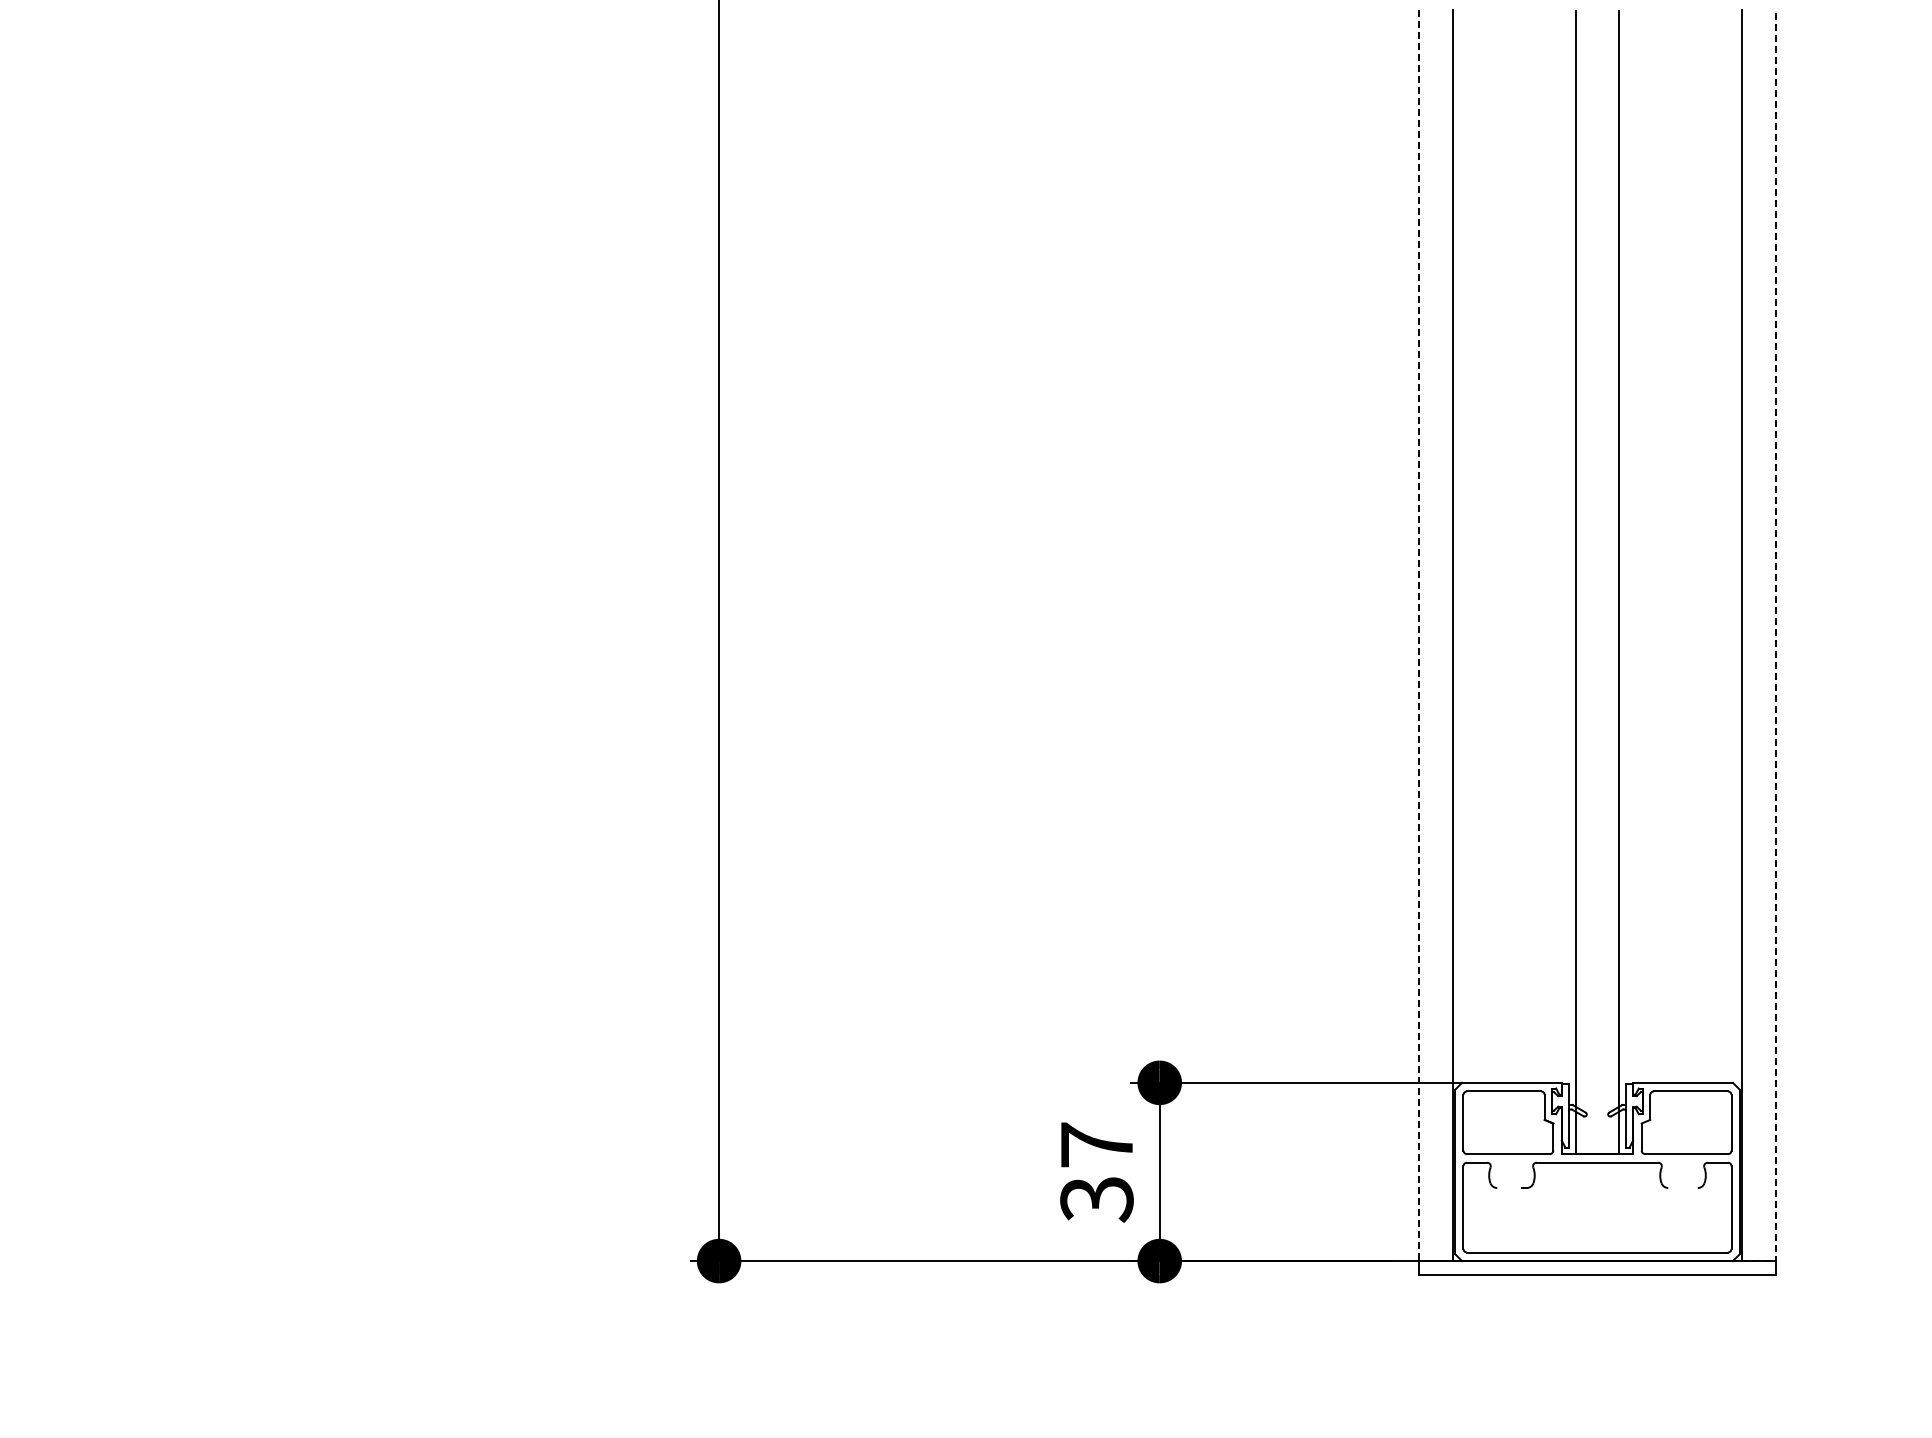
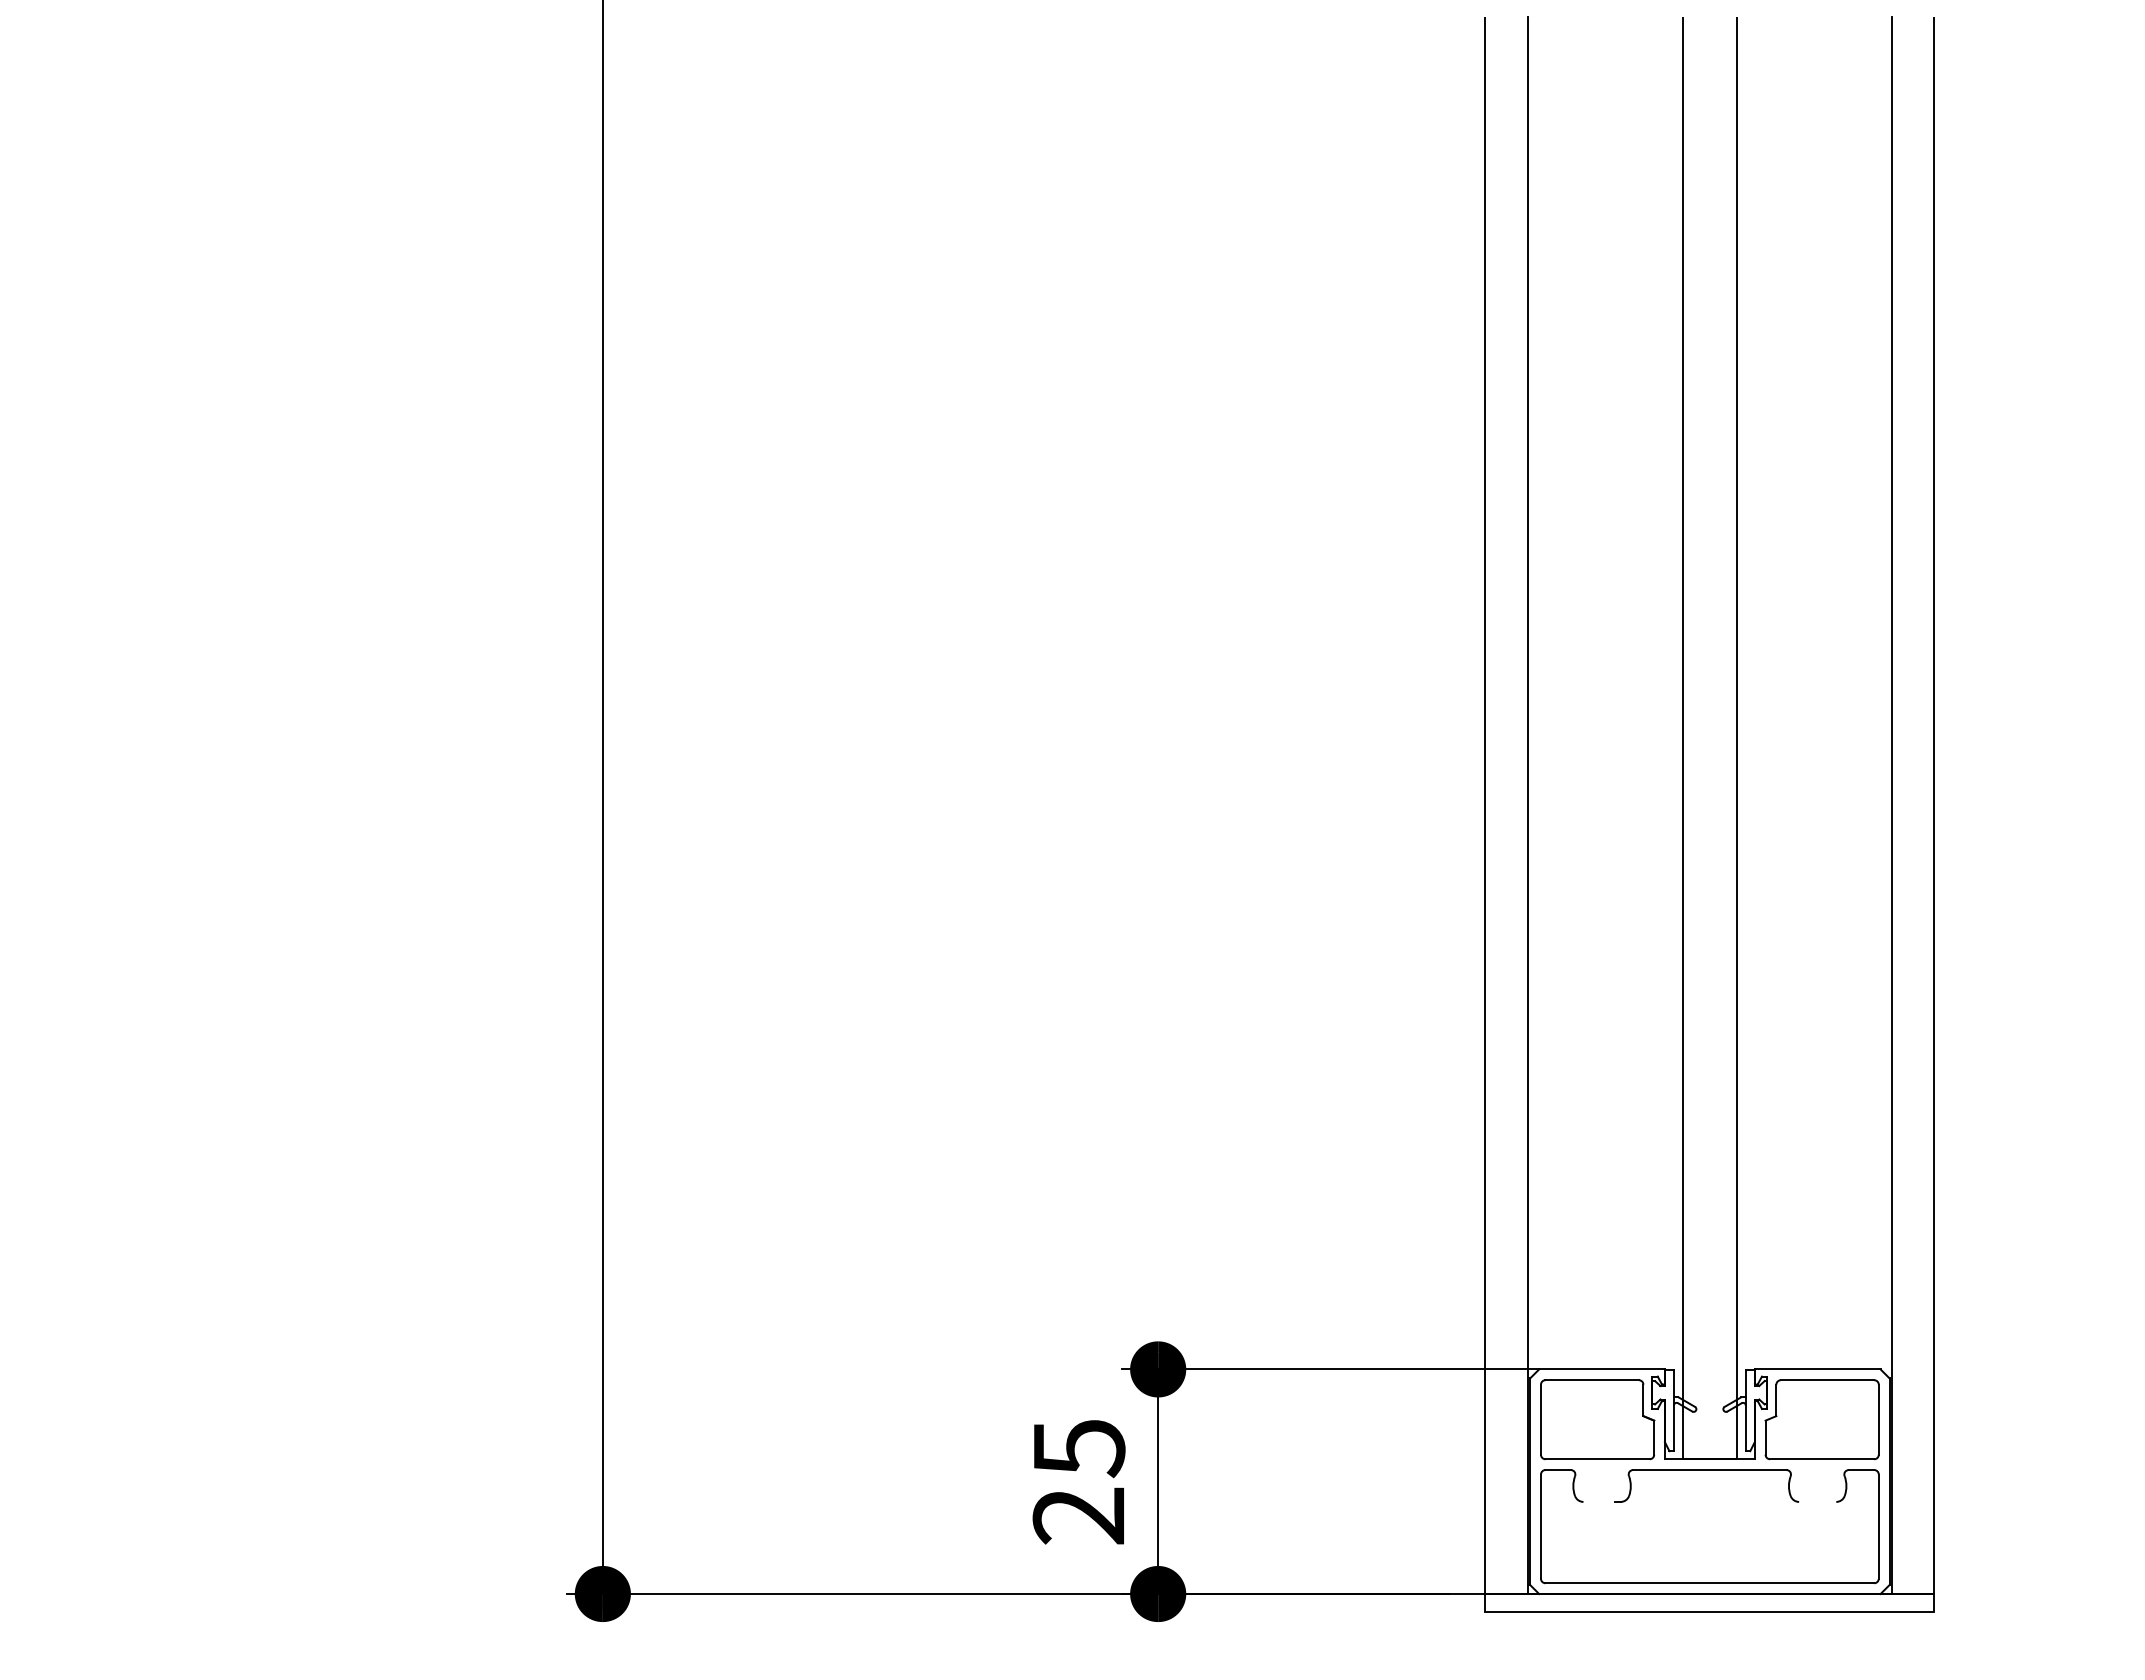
text: (1096, 1172) -> (1078, 1482), 37 -> 25
line: (1597, 1261) -> (1709, 1594), dashed -> solid

